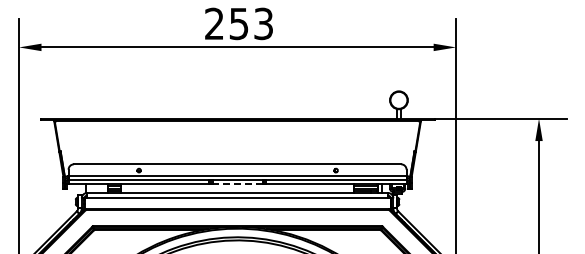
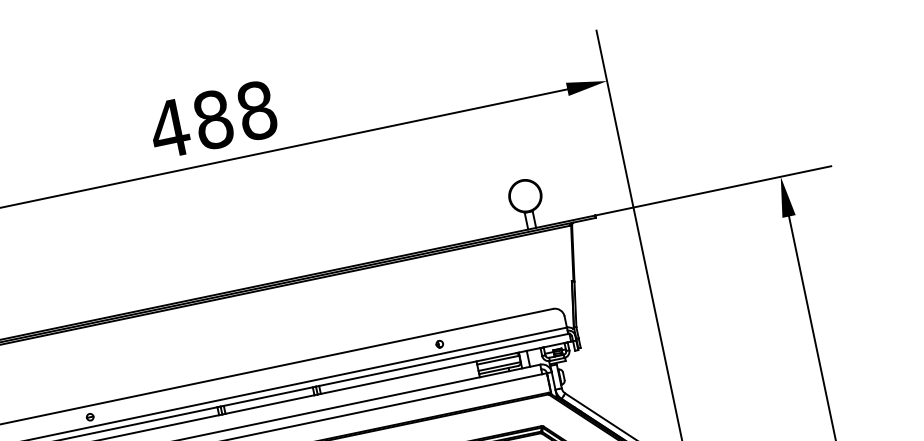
text: (238, 23) -> (212, 119), 253 -> 488
line: (237, 184) -> (270, 405), dashed -> solid

